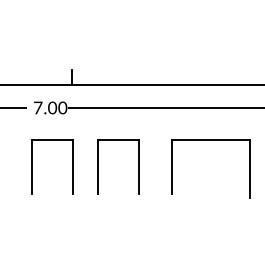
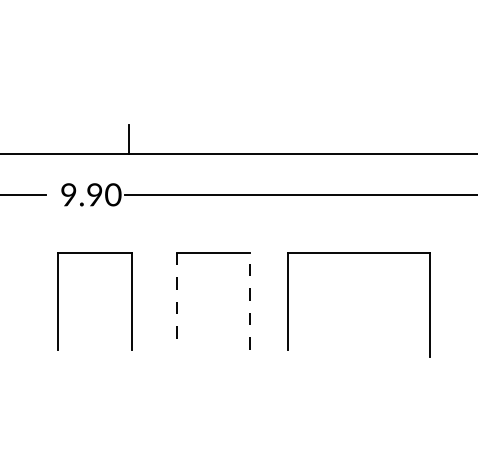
text: (45, 107) -> (82, 194), 7.00 -> 9.90
part: (210, 140) -> (358, 253), moved
line: (138, 166) -> (249, 300), solid -> dashed
line: (97, 167) -> (175, 302), solid -> dashed

